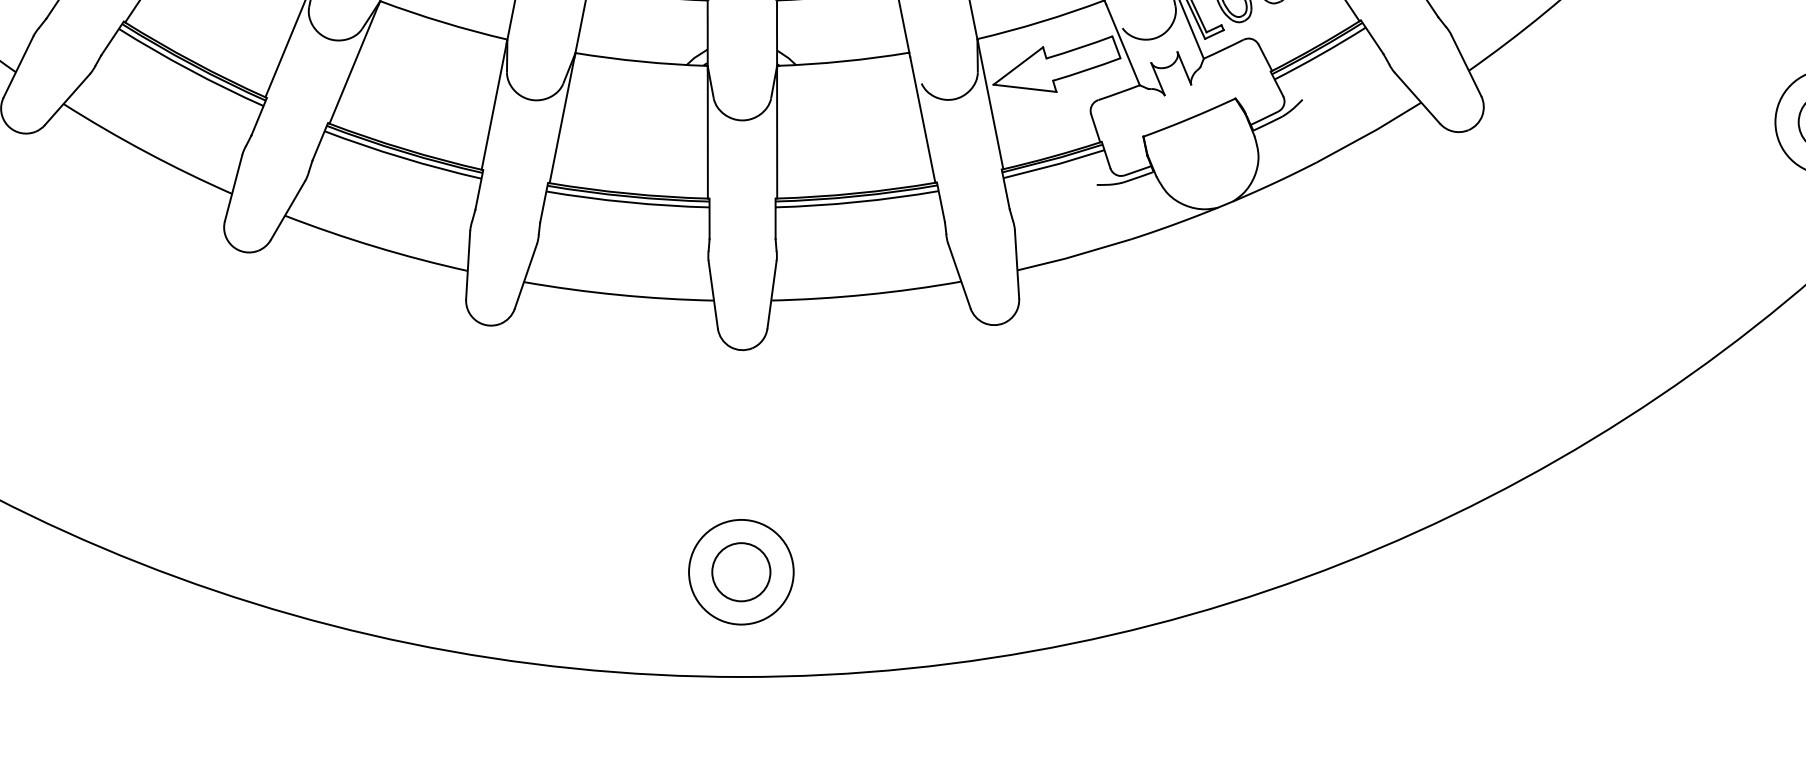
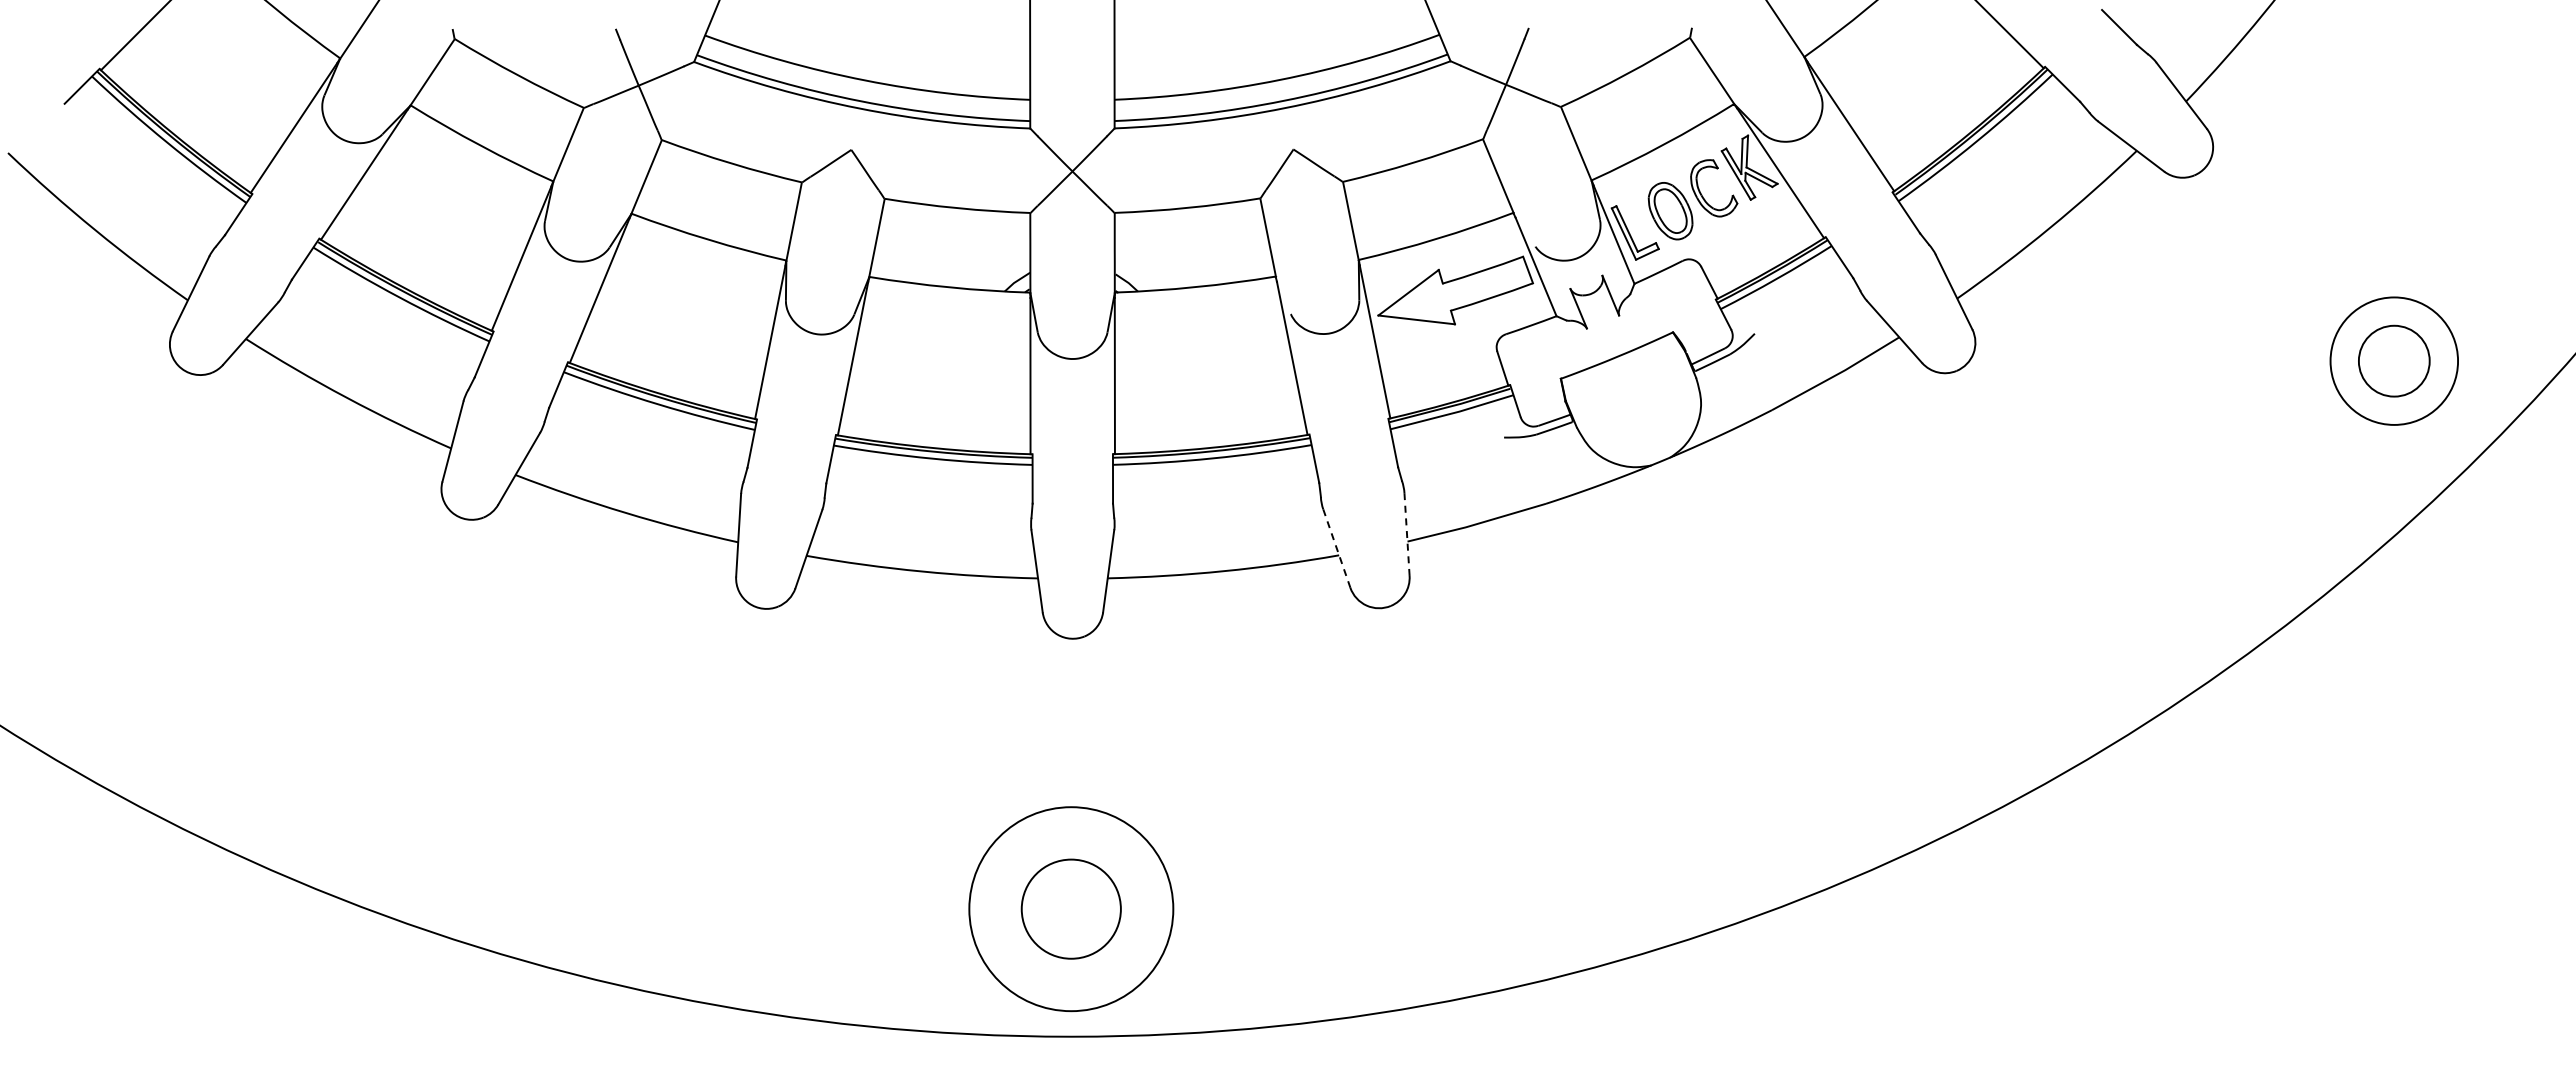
line: (1017, 264) -> (1407, 534), solid -> dashed
line: (959, 276) -> (1337, 549), solid -> dashed
circle: (740, 571) -> (1070, 908), size x1.4
circle: (741, 571) -> (1071, 908), size x1.6

